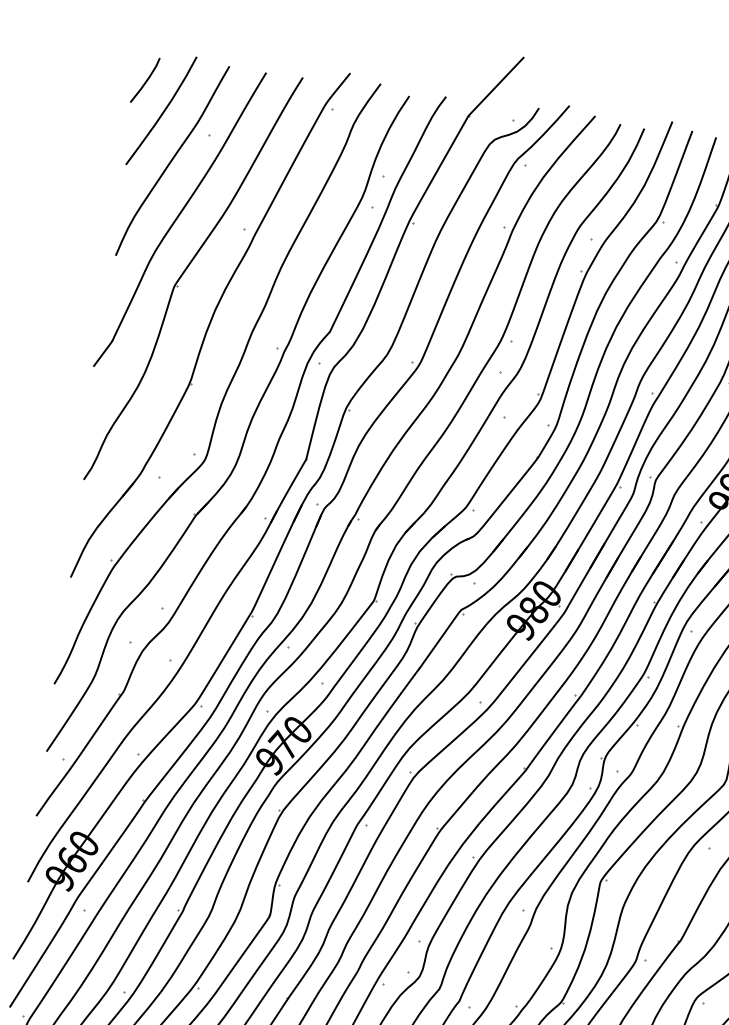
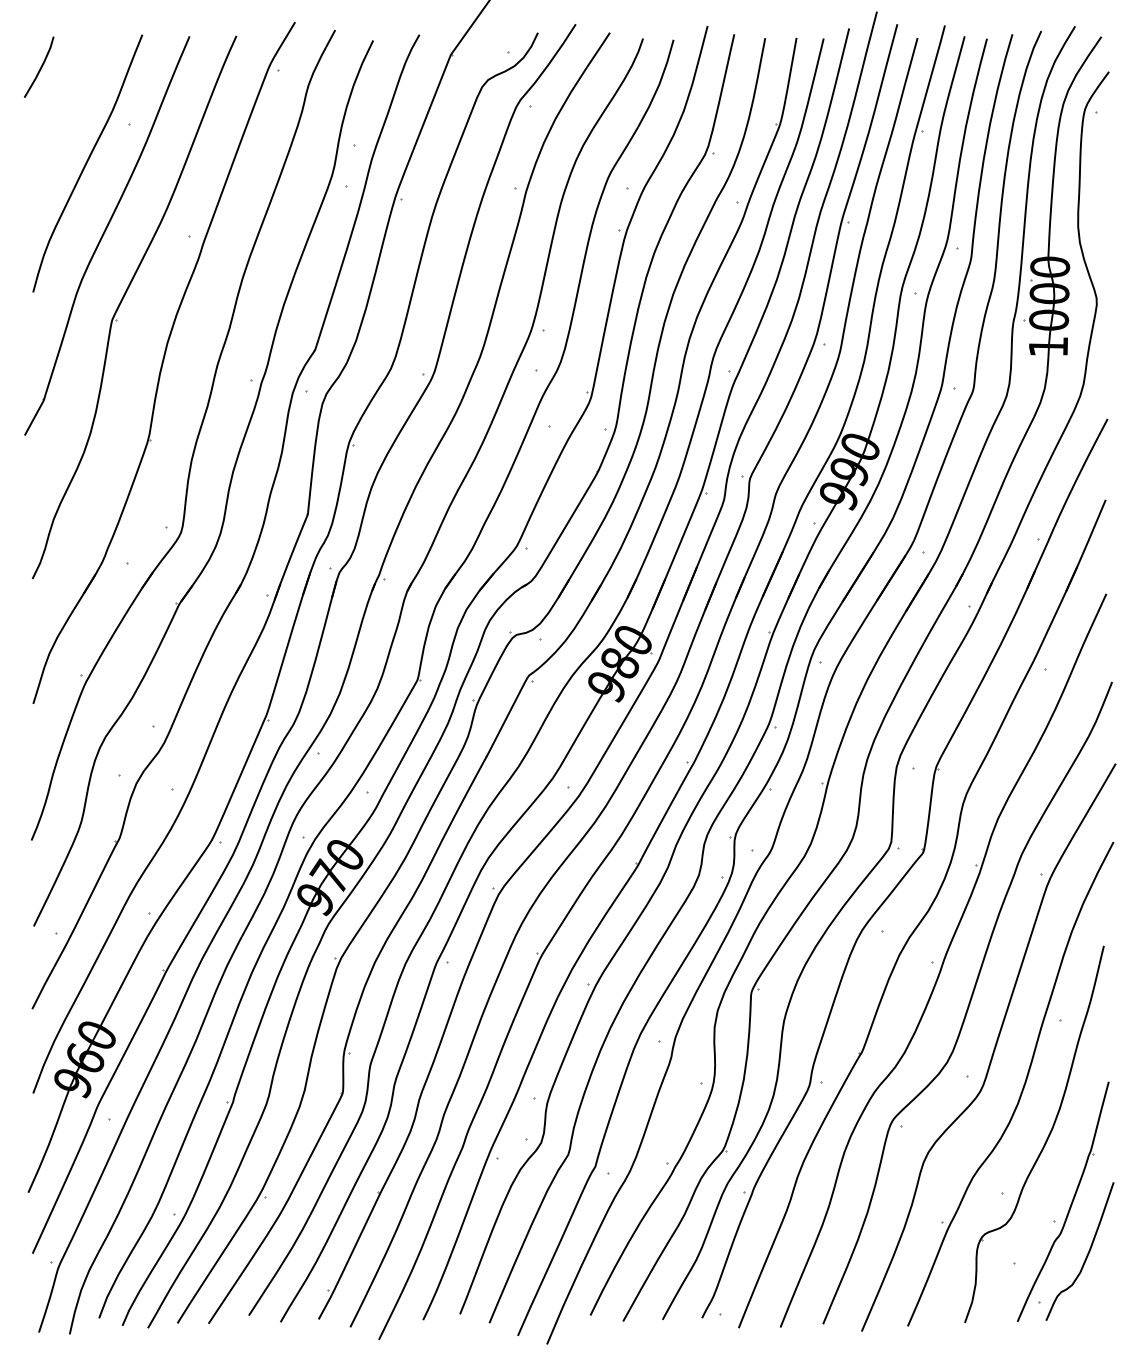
curve: (162, 112) -> (66, 104), removed

